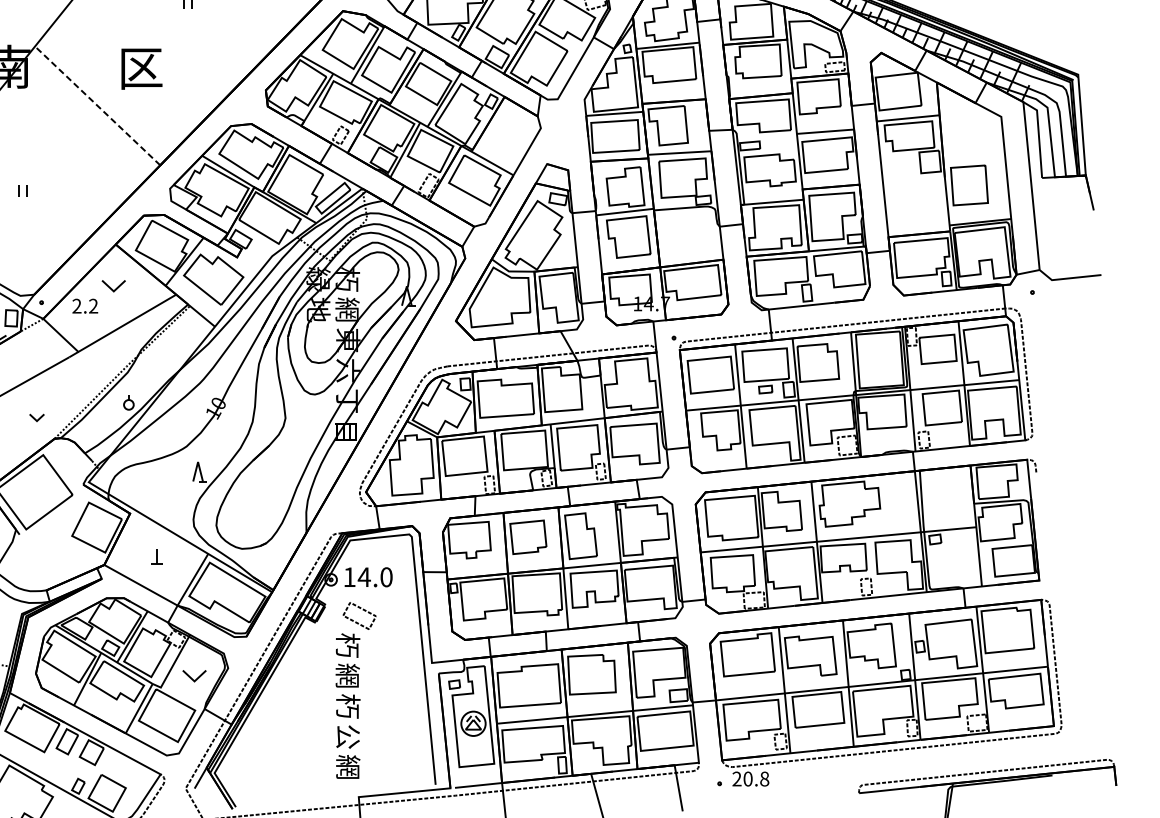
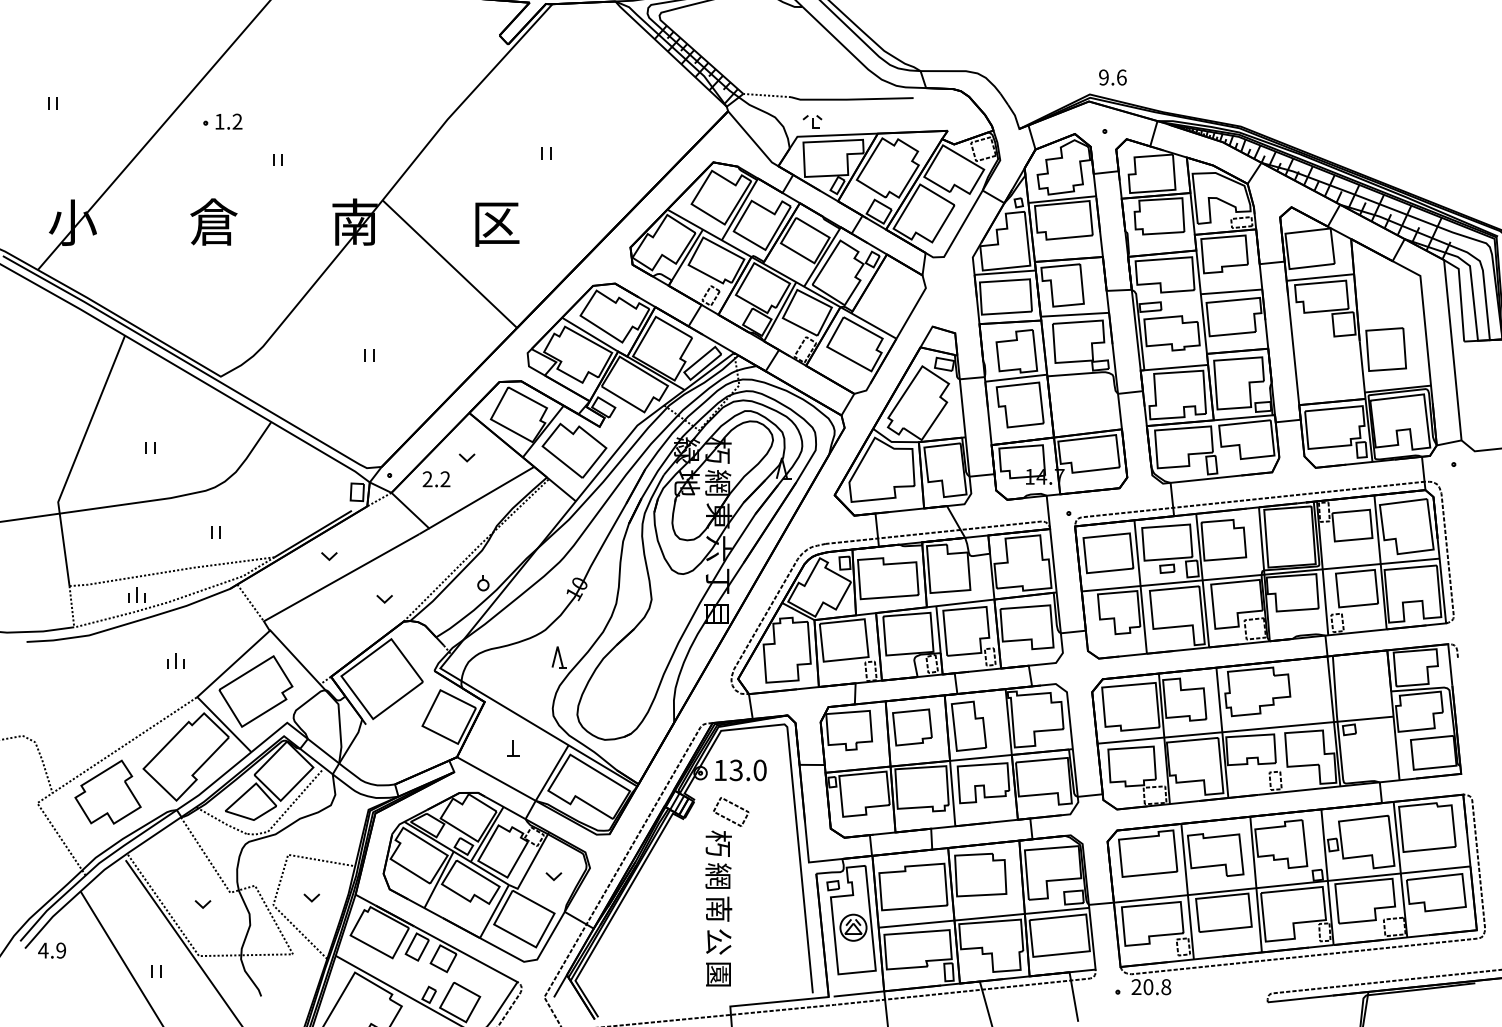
line: (97, 106) -> (449, 264), dashed -> solid
part: (113, 285) -> (466, 457), size x0.62
text: (364, 577) -> (736, 770), 14.0 -> 13.0
part: (194, 676) -> (553, 876), size x0.62
text: (348, 706) -> (719, 909), 朽 -> 南
text: (347, 766) -> (718, 973), 網 -> 園

